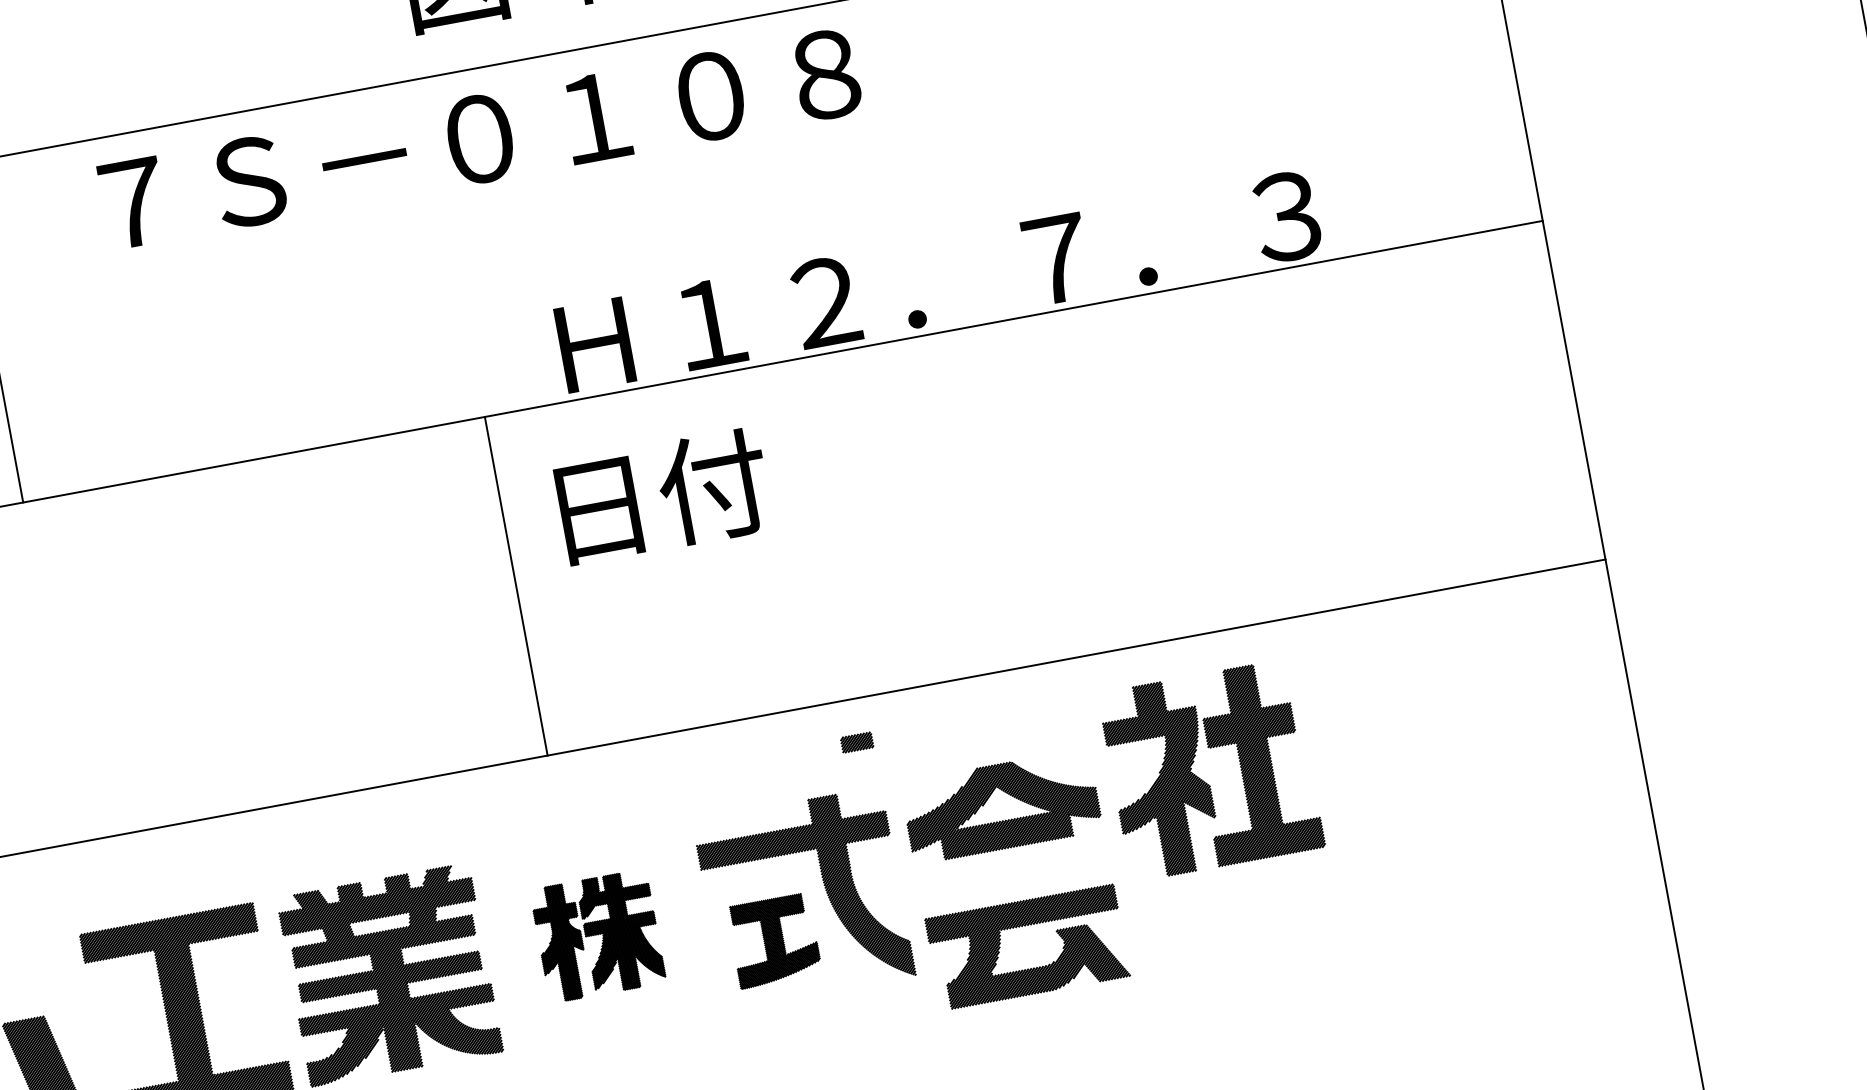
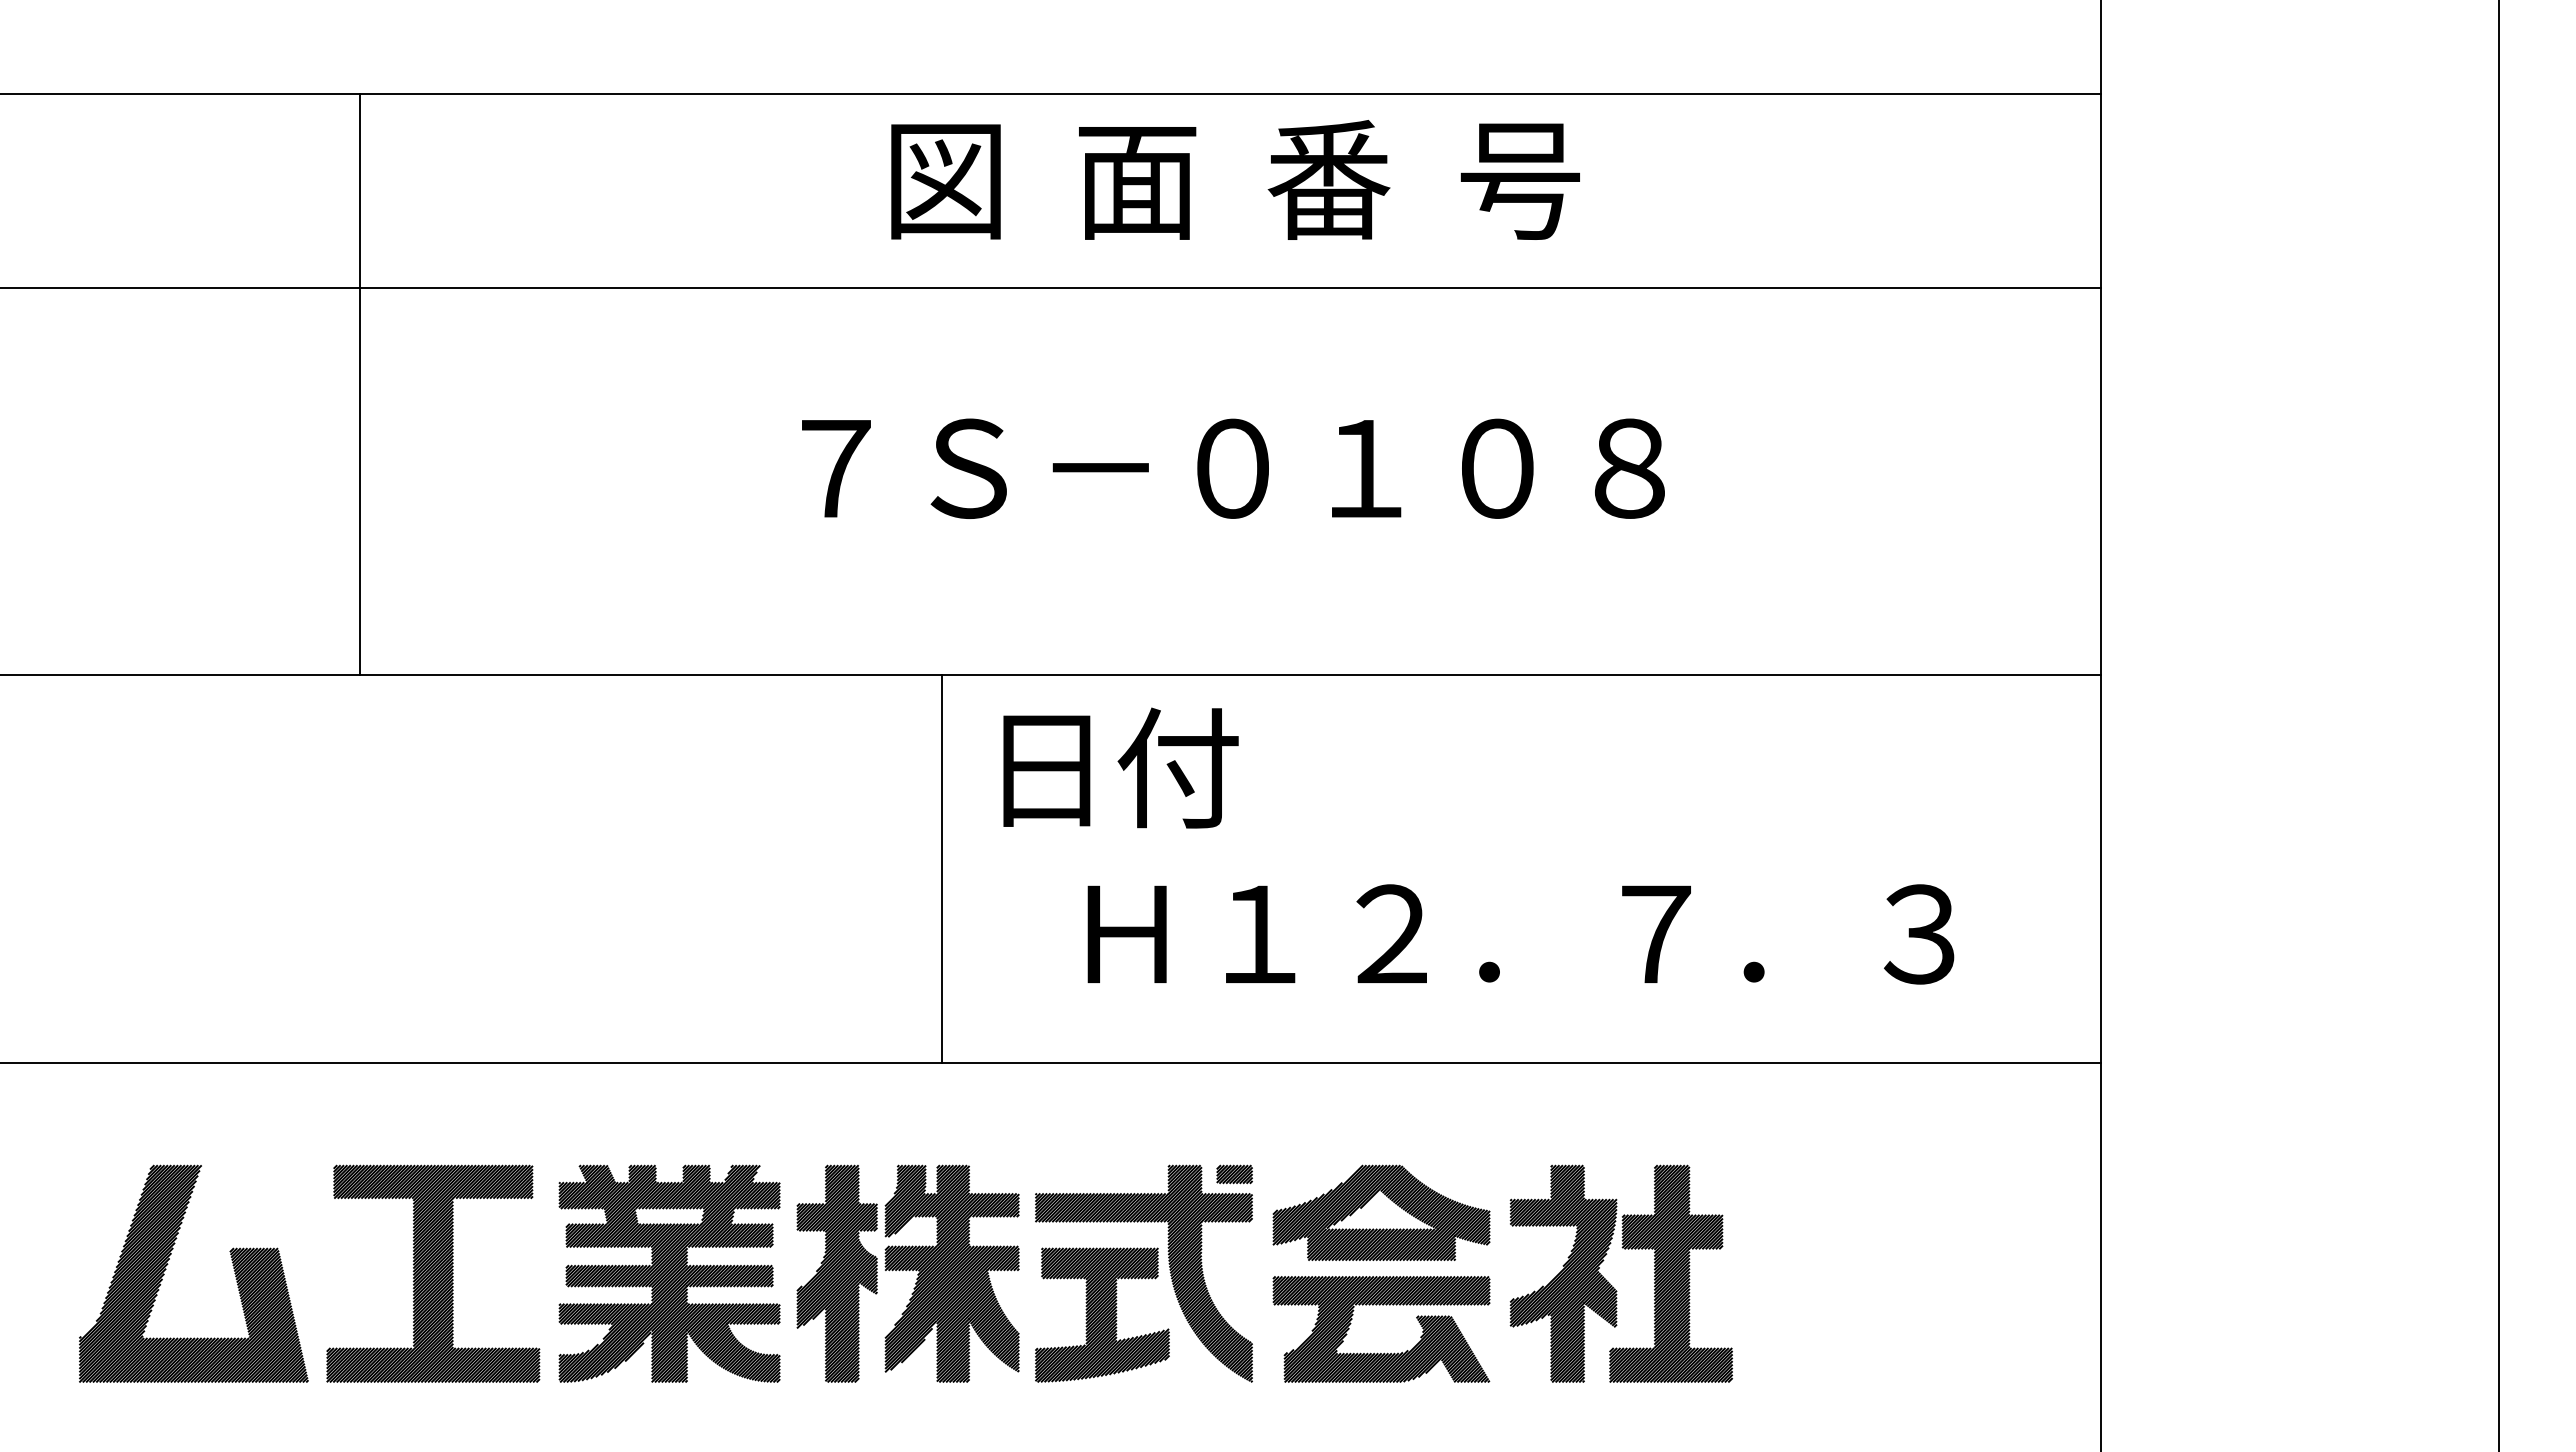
text: (480, 138) -> (1233, 468), moved
text: (938, 281) -> (1520, 934), moved
text: (663, 495) -> (1120, 767), moved
line: (516, 586) -> (942, 869), moved
part: (856, 742) -> (1234, 1174), moved
part: (1203, 780) -> (1610, 1283), moved
part: (597, 936) -> (907, 1273), size x1.67
part: (774, 940) -> (1102, 1314), size x1.43
part: (1034, 967) -> (1384, 1352), moved

